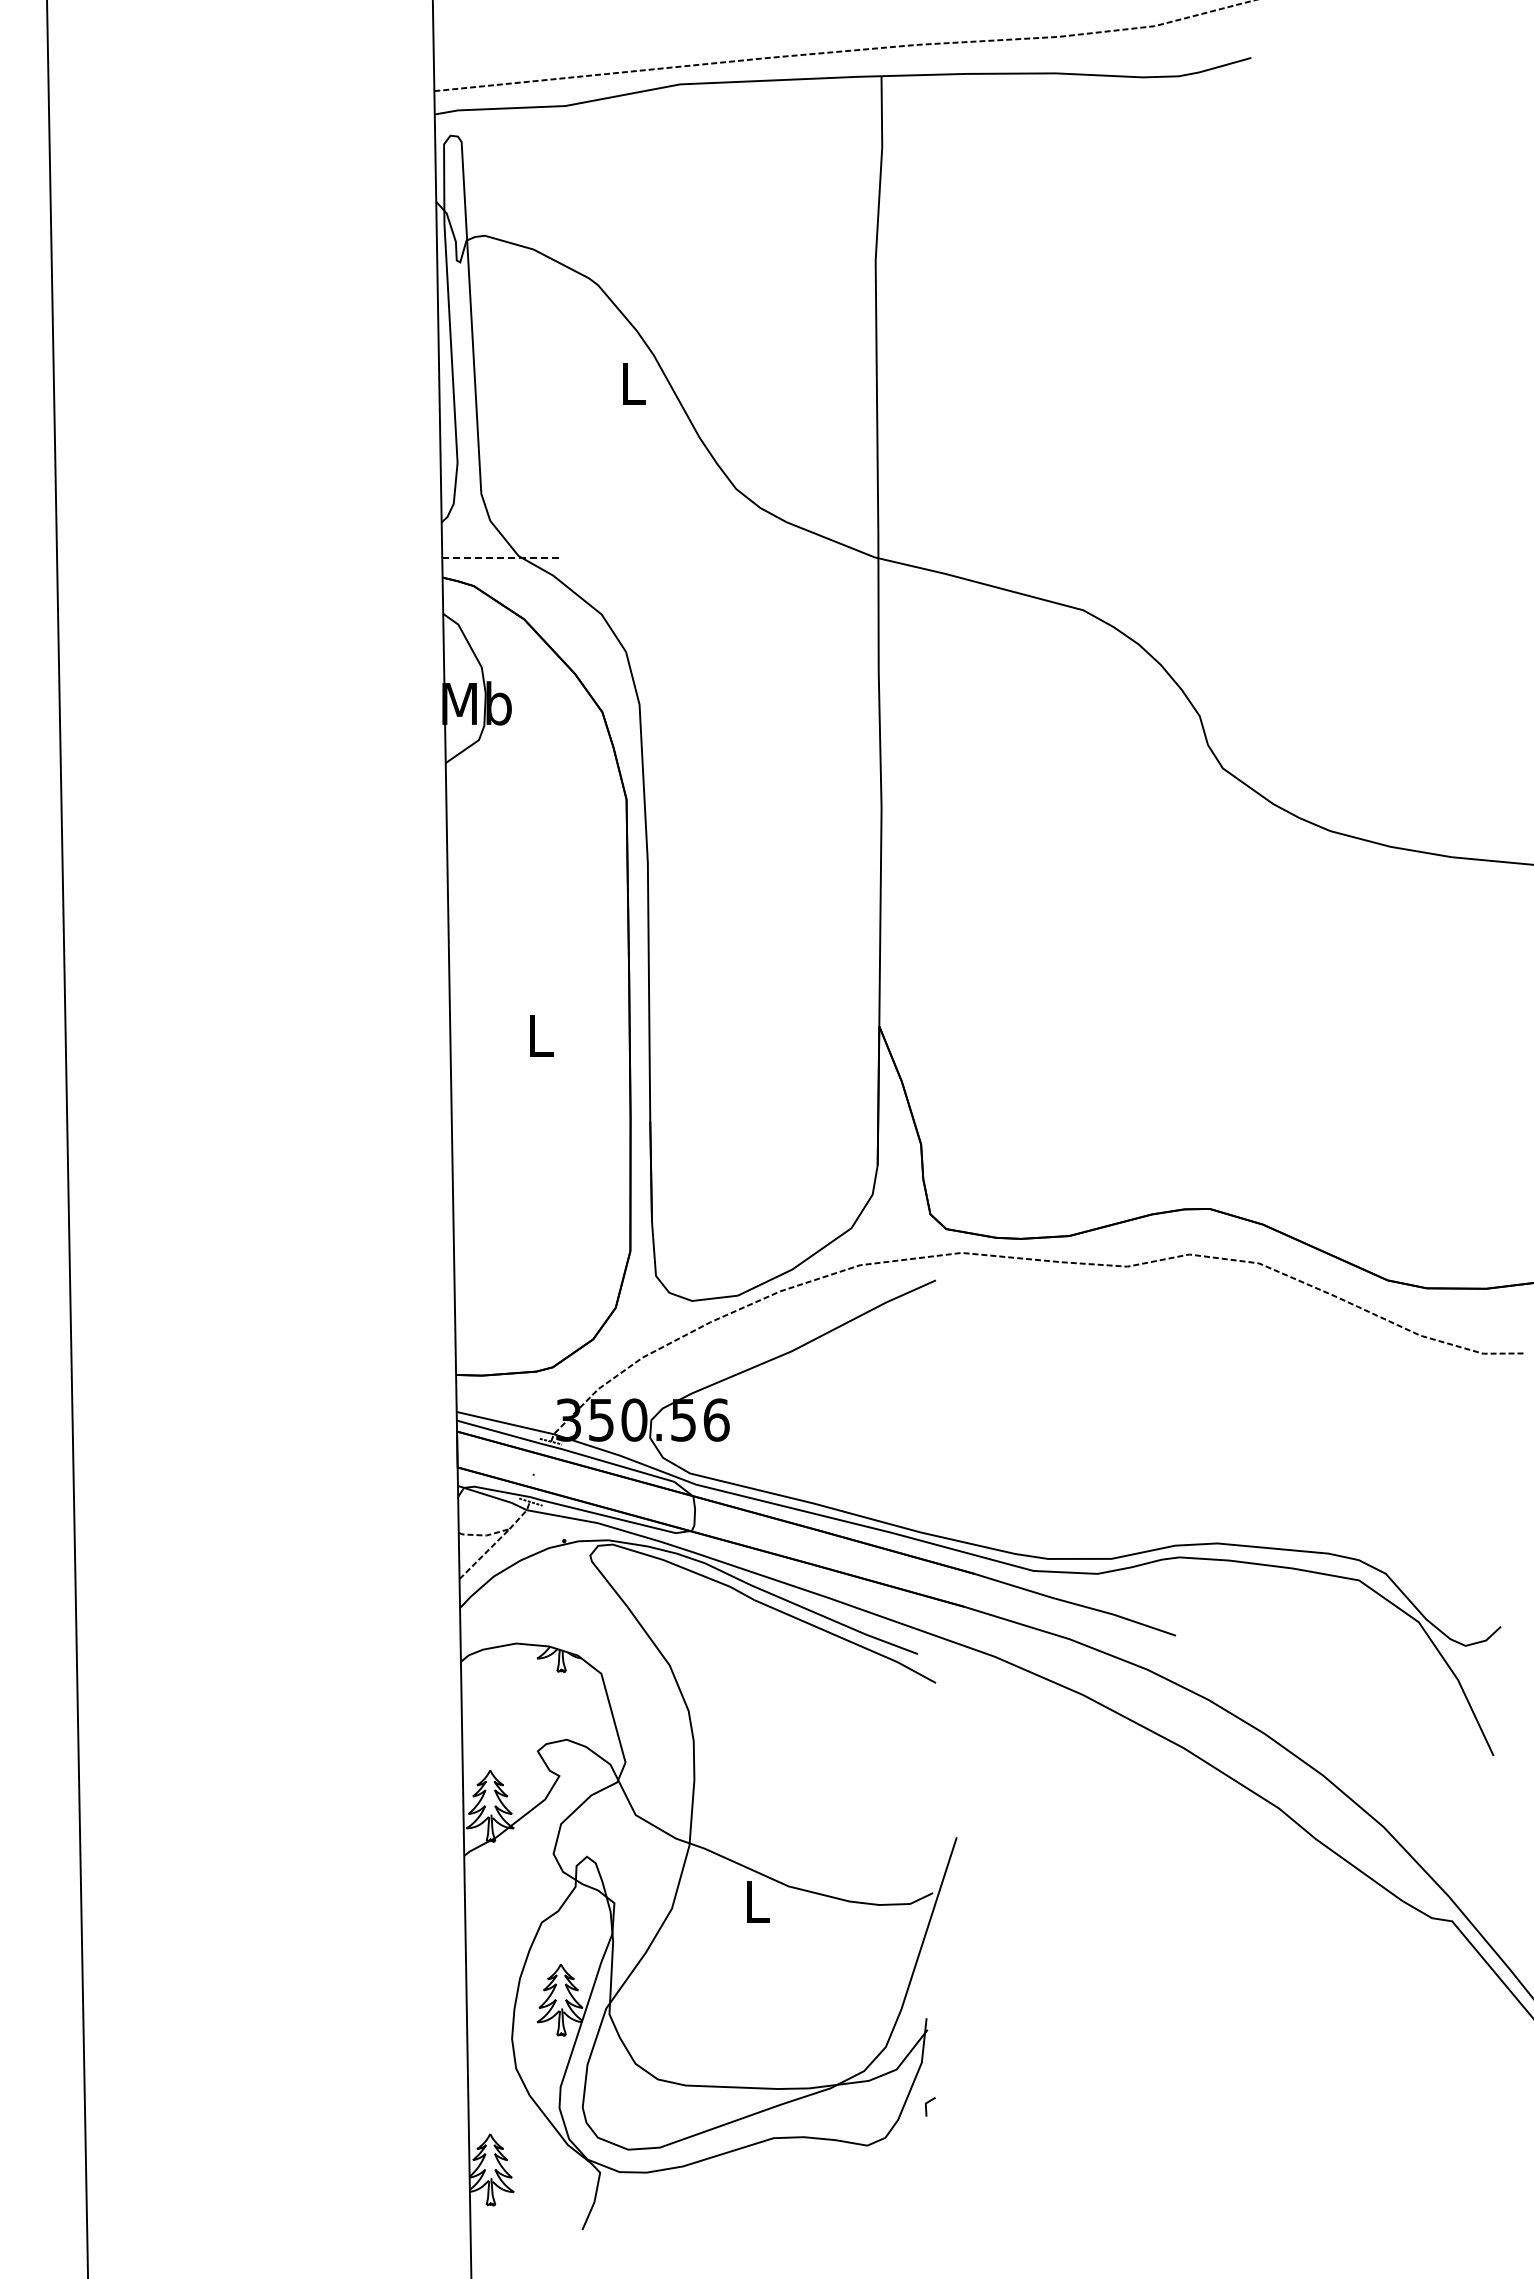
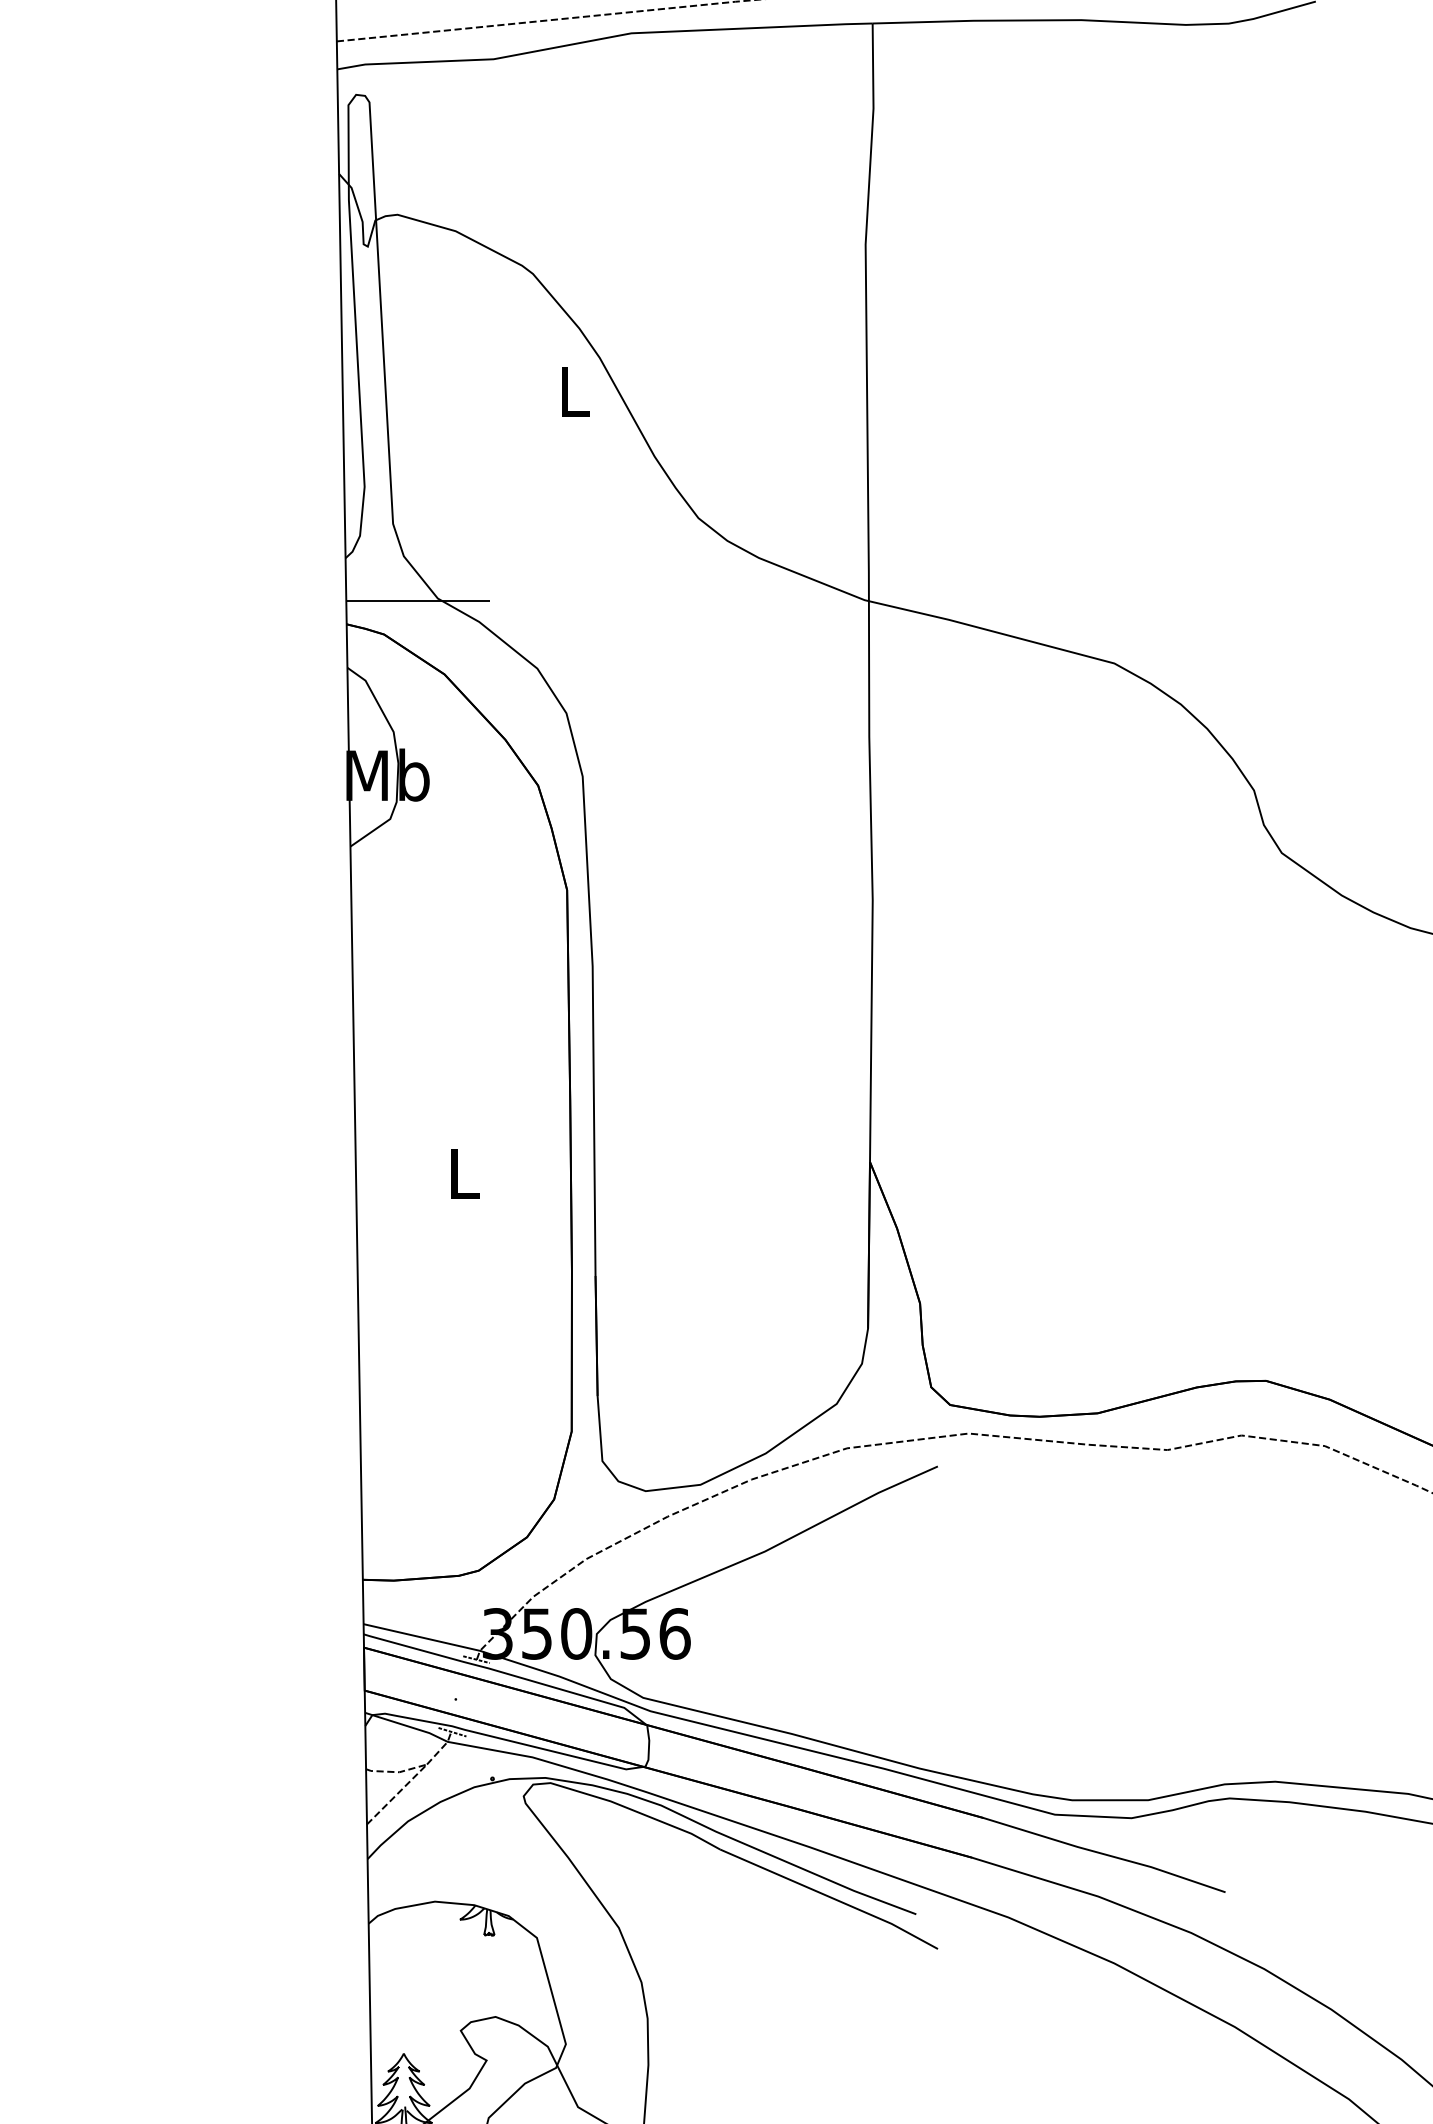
line: (502, 557) -> (418, 600), dashed -> solid

